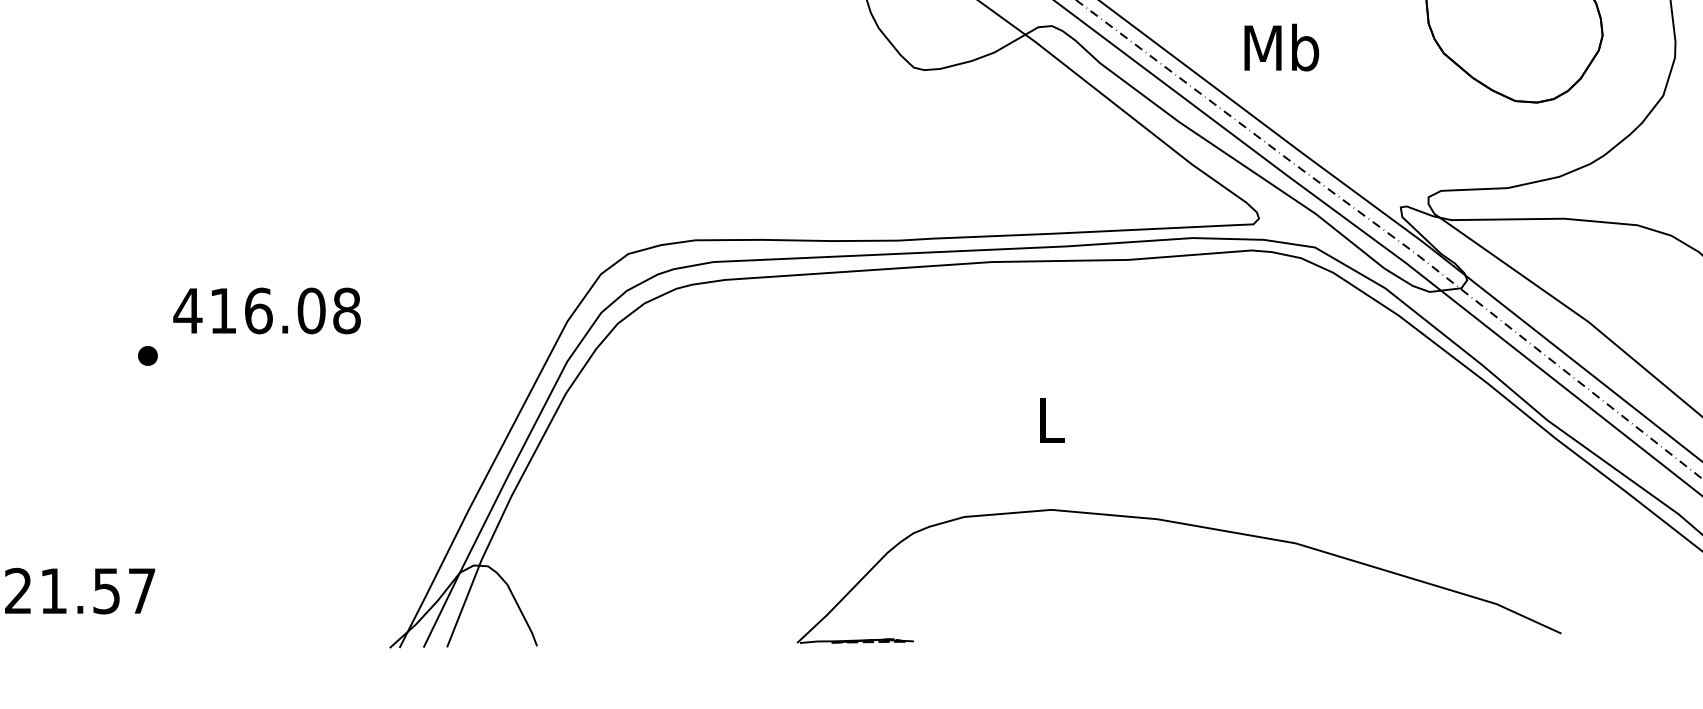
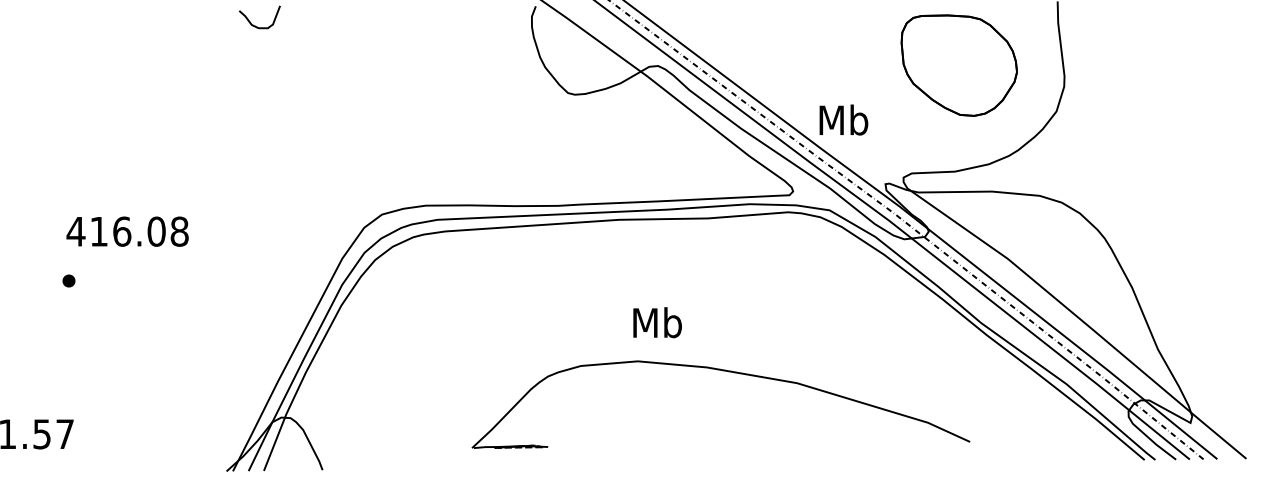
text: (1281, 46) -> (843, 119), moved
text: (266, 310) -> (127, 231), moved
text: (1050, 419) -> (657, 322), L -> Mb
part: (1190, 526) -> (728, 372), moved

